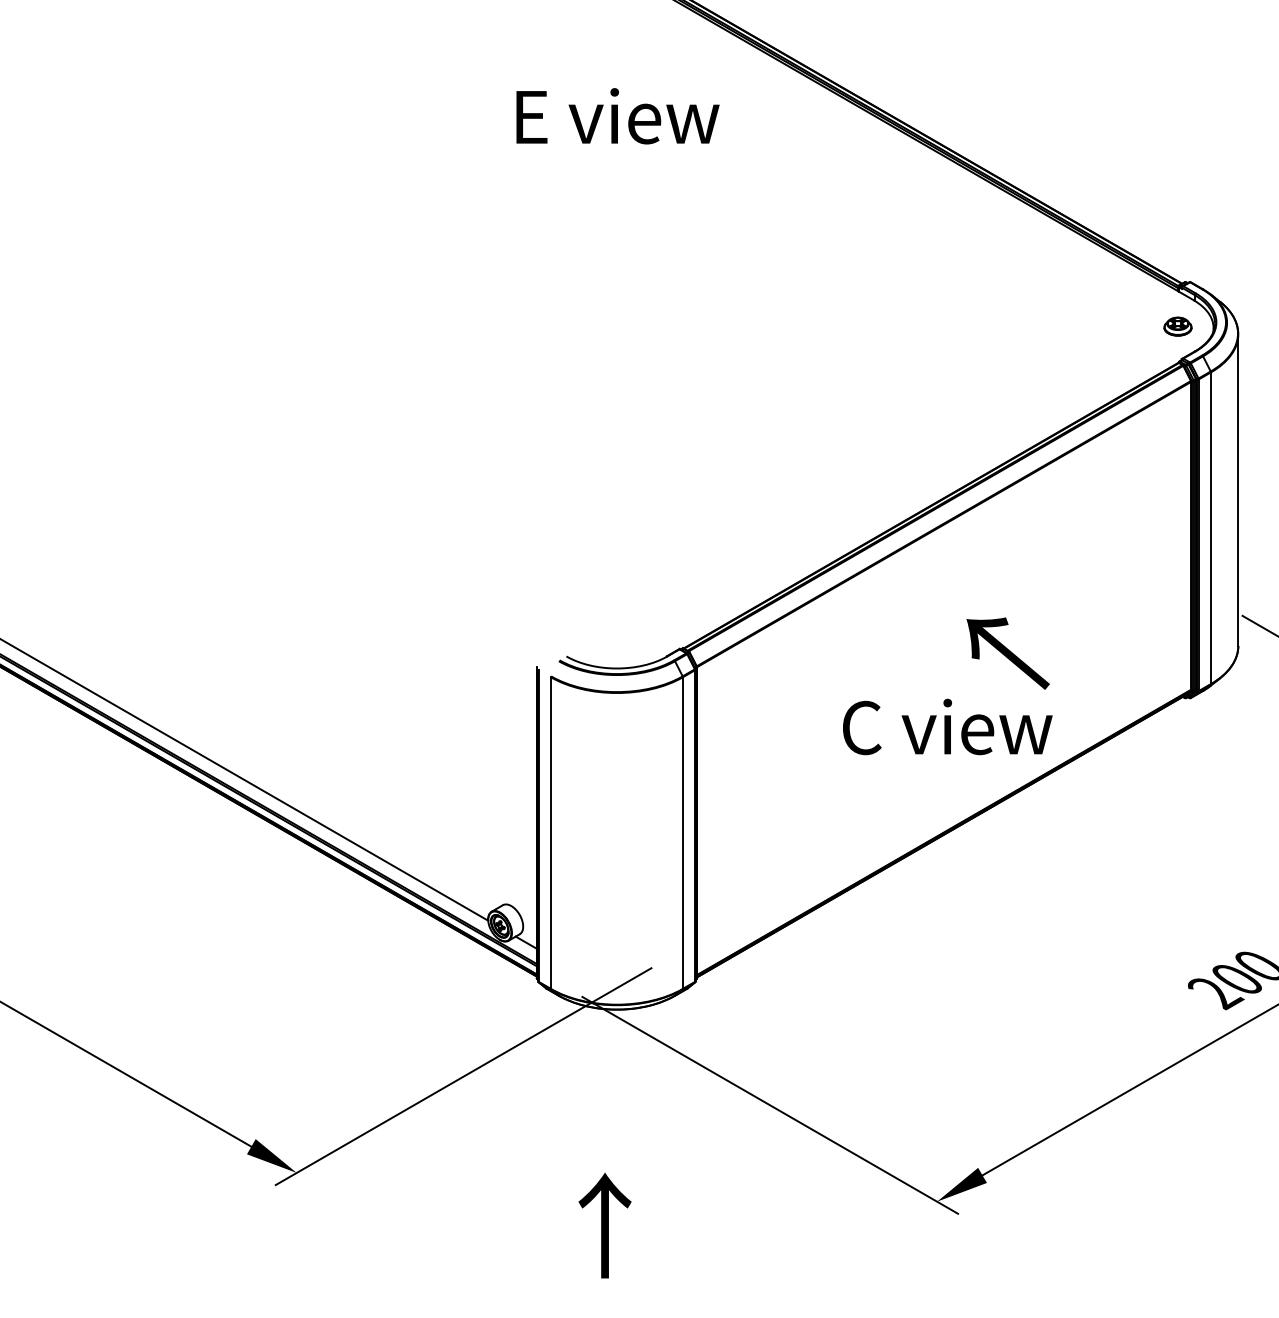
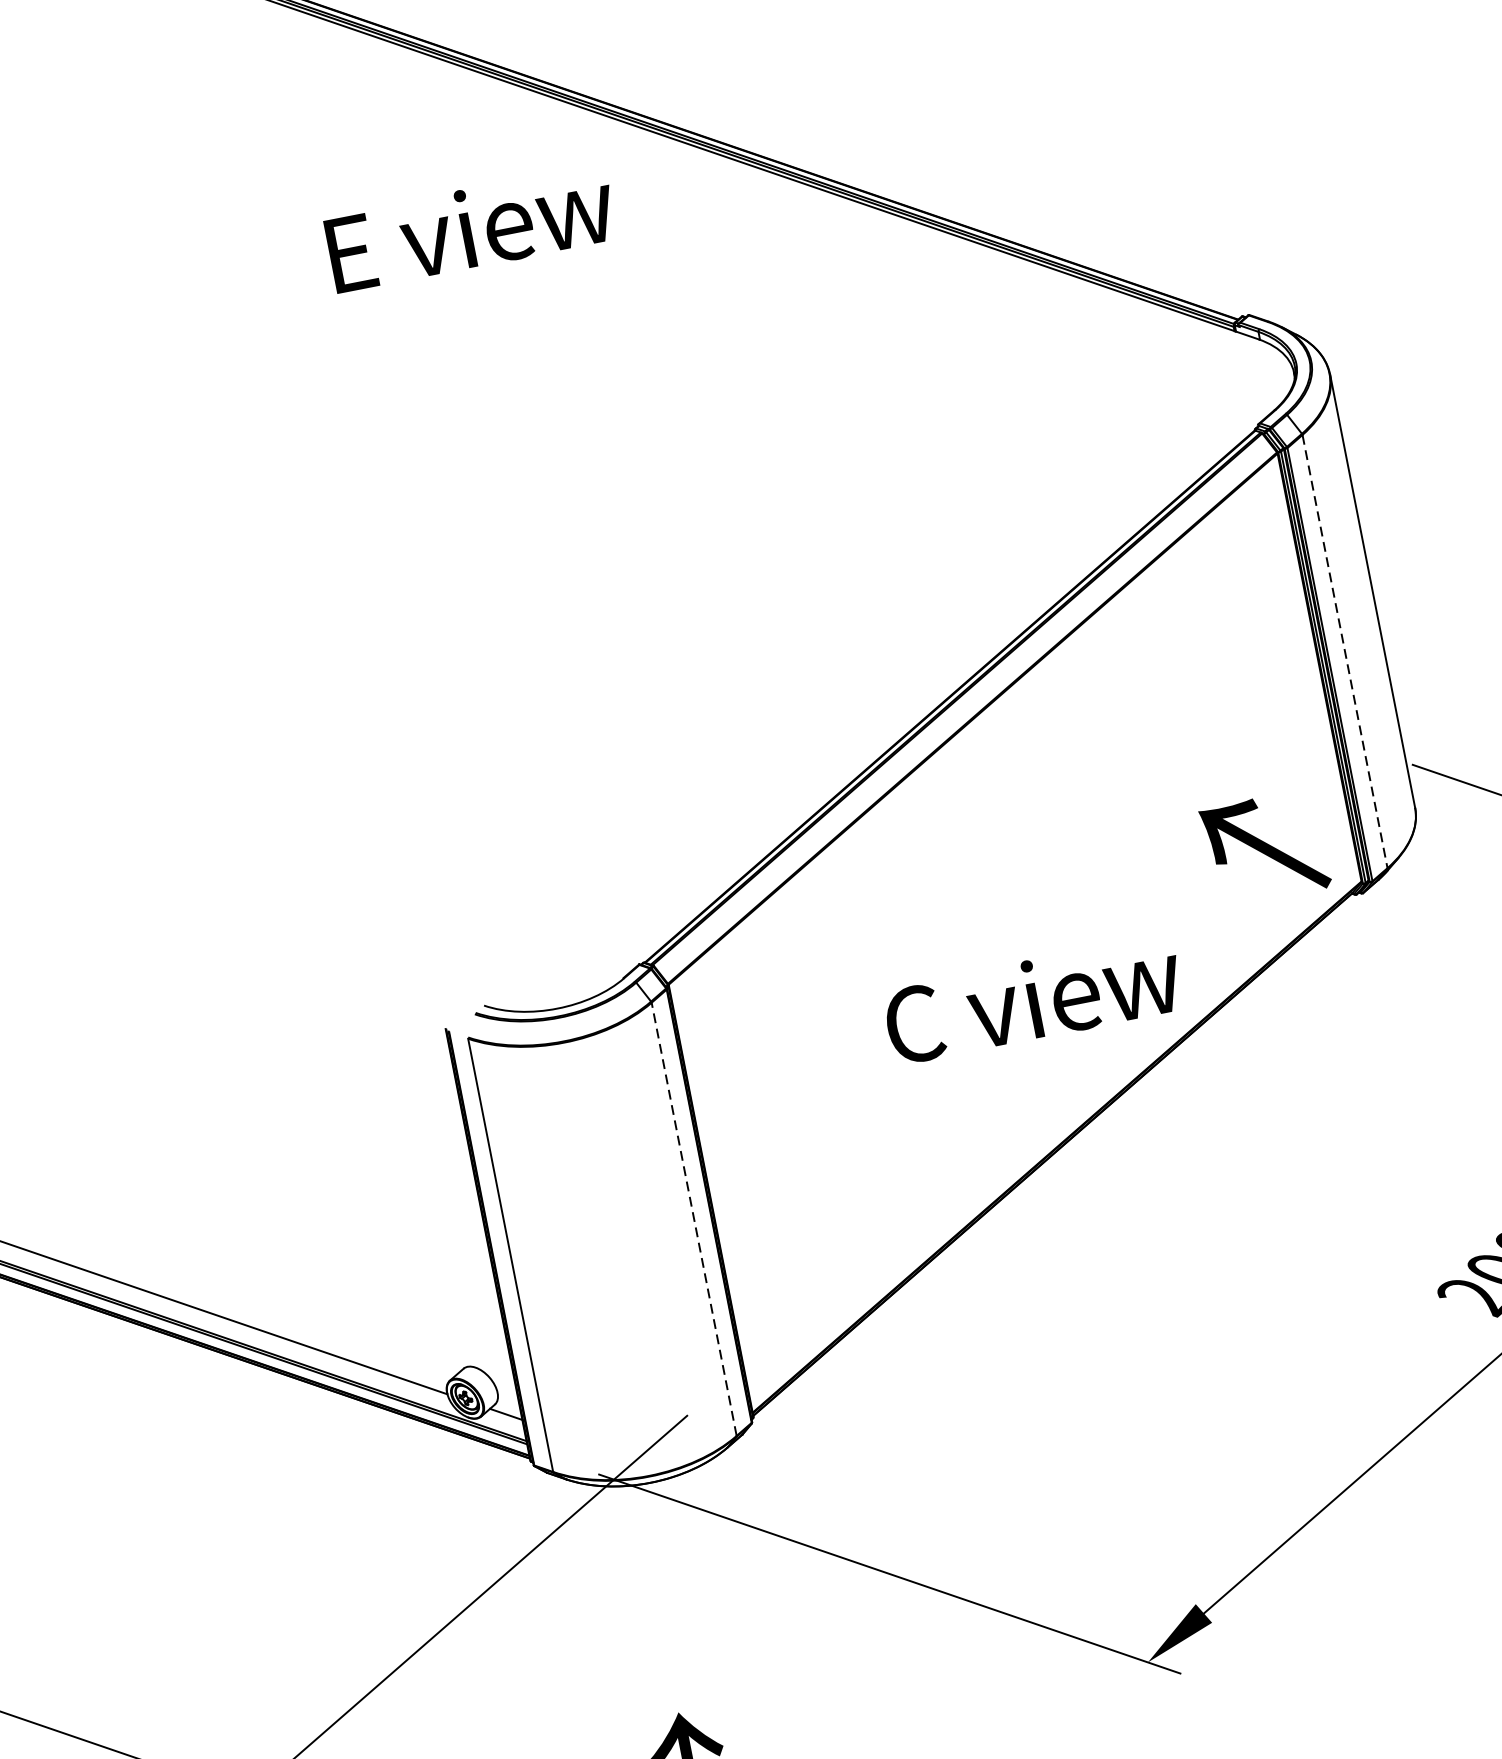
text: (617, 116) -> (470, 228), moved
part: (1177, 326) -> (1243, 380), removed
line: (1211, 528) -> (1345, 651), solid -> dashed
text: (1007, 653) -> (1264, 848), moved
line: (682, 833) -> (693, 1220), solid -> dashed

